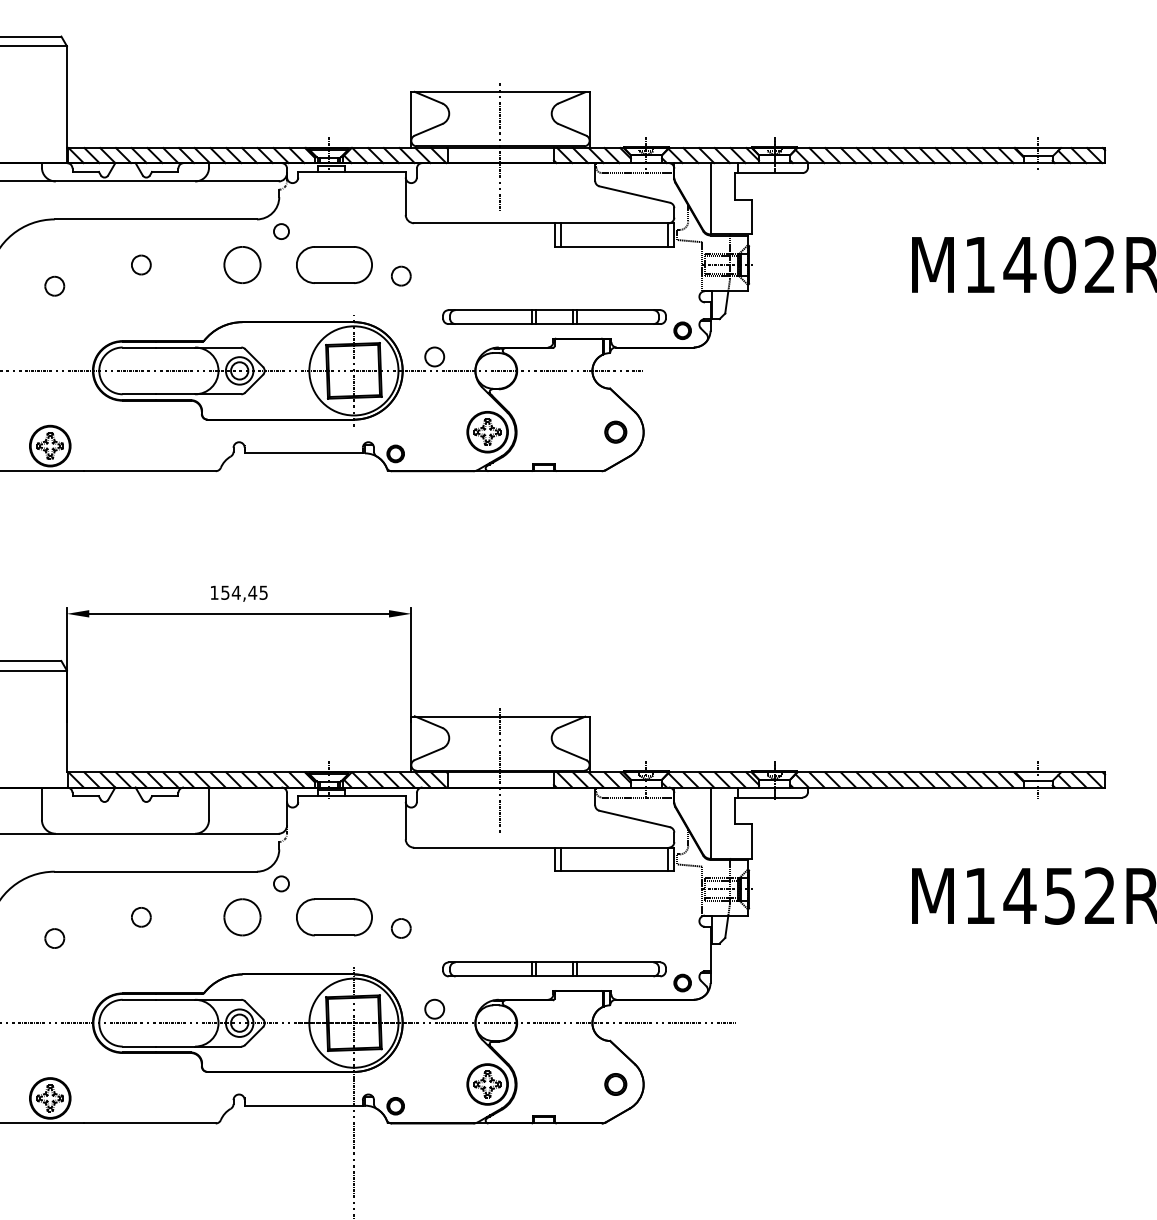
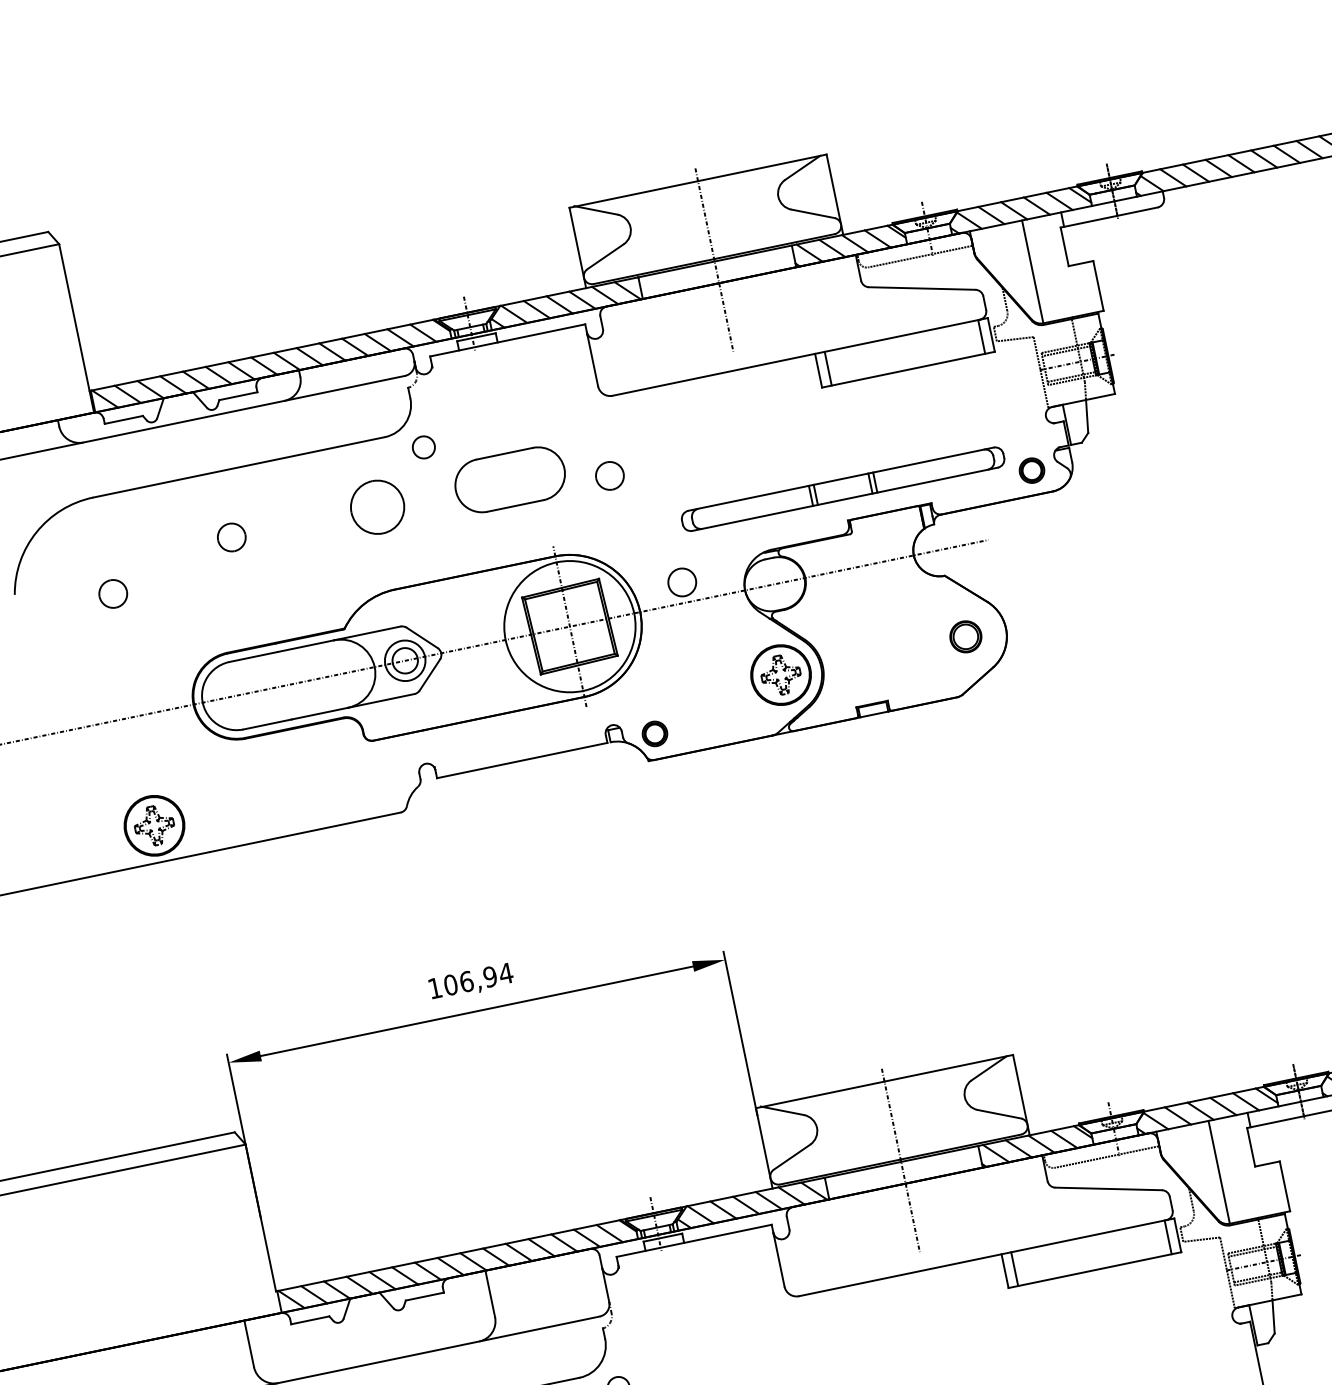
text: (244, 592) -> (478, 978), 154,45 -> 106,94

